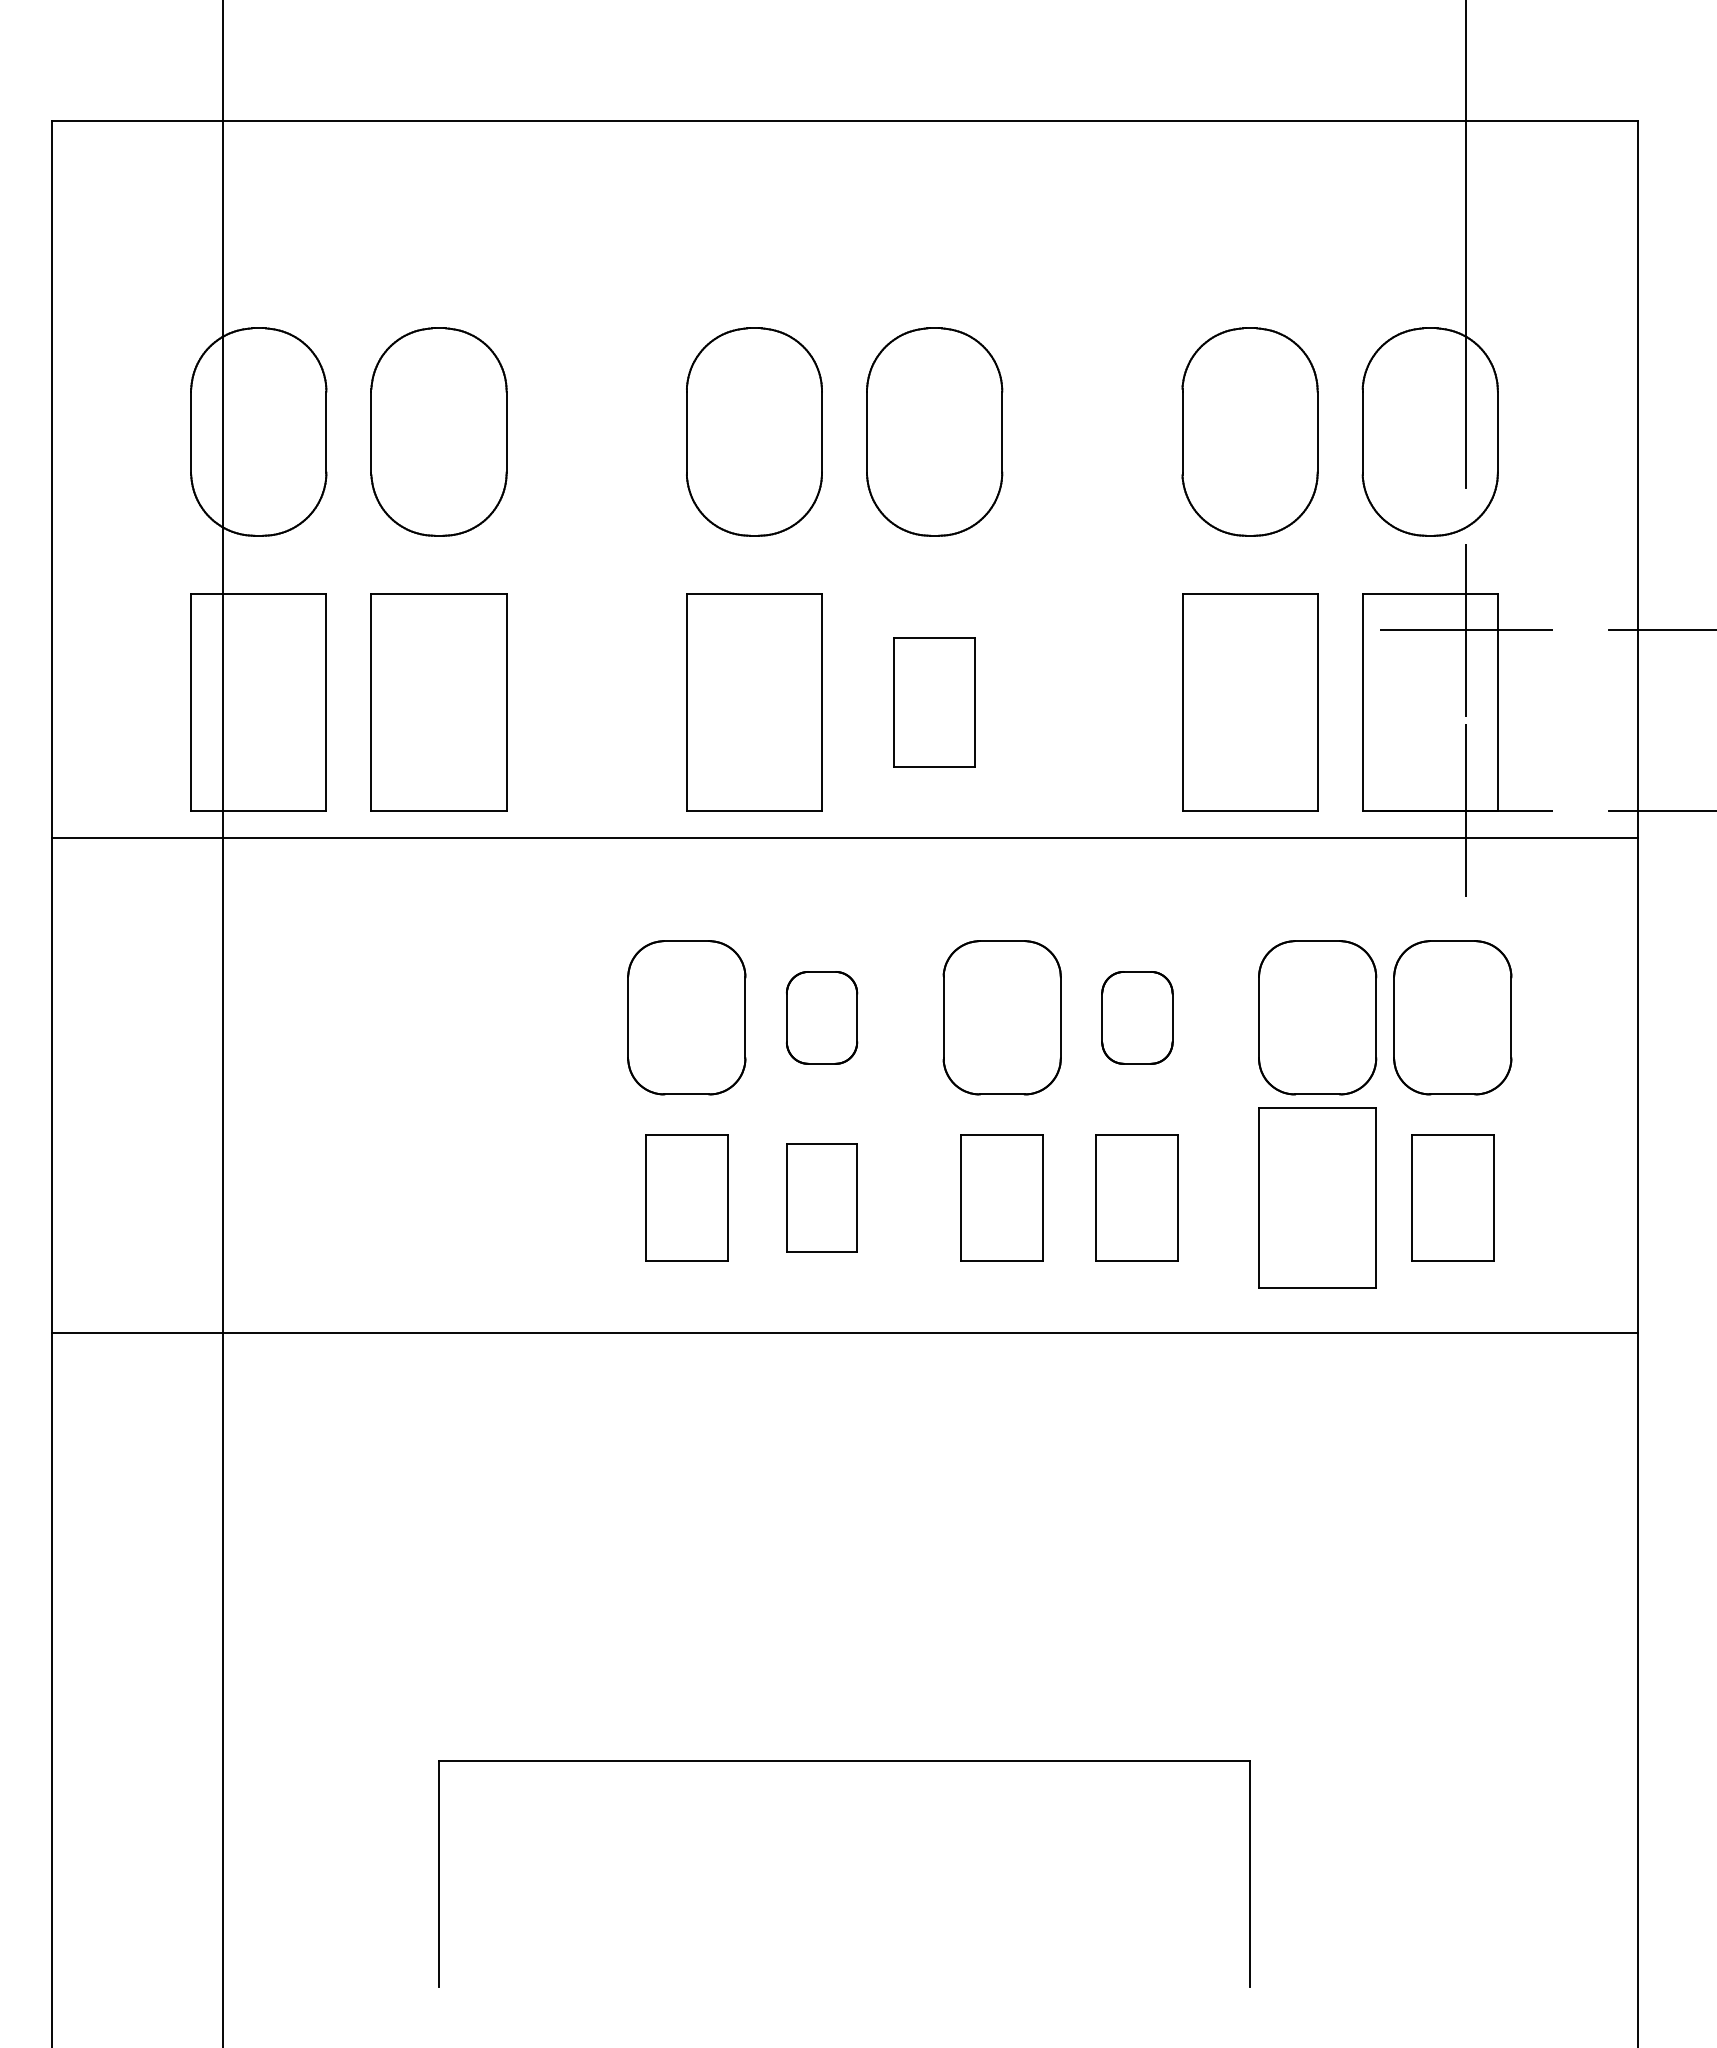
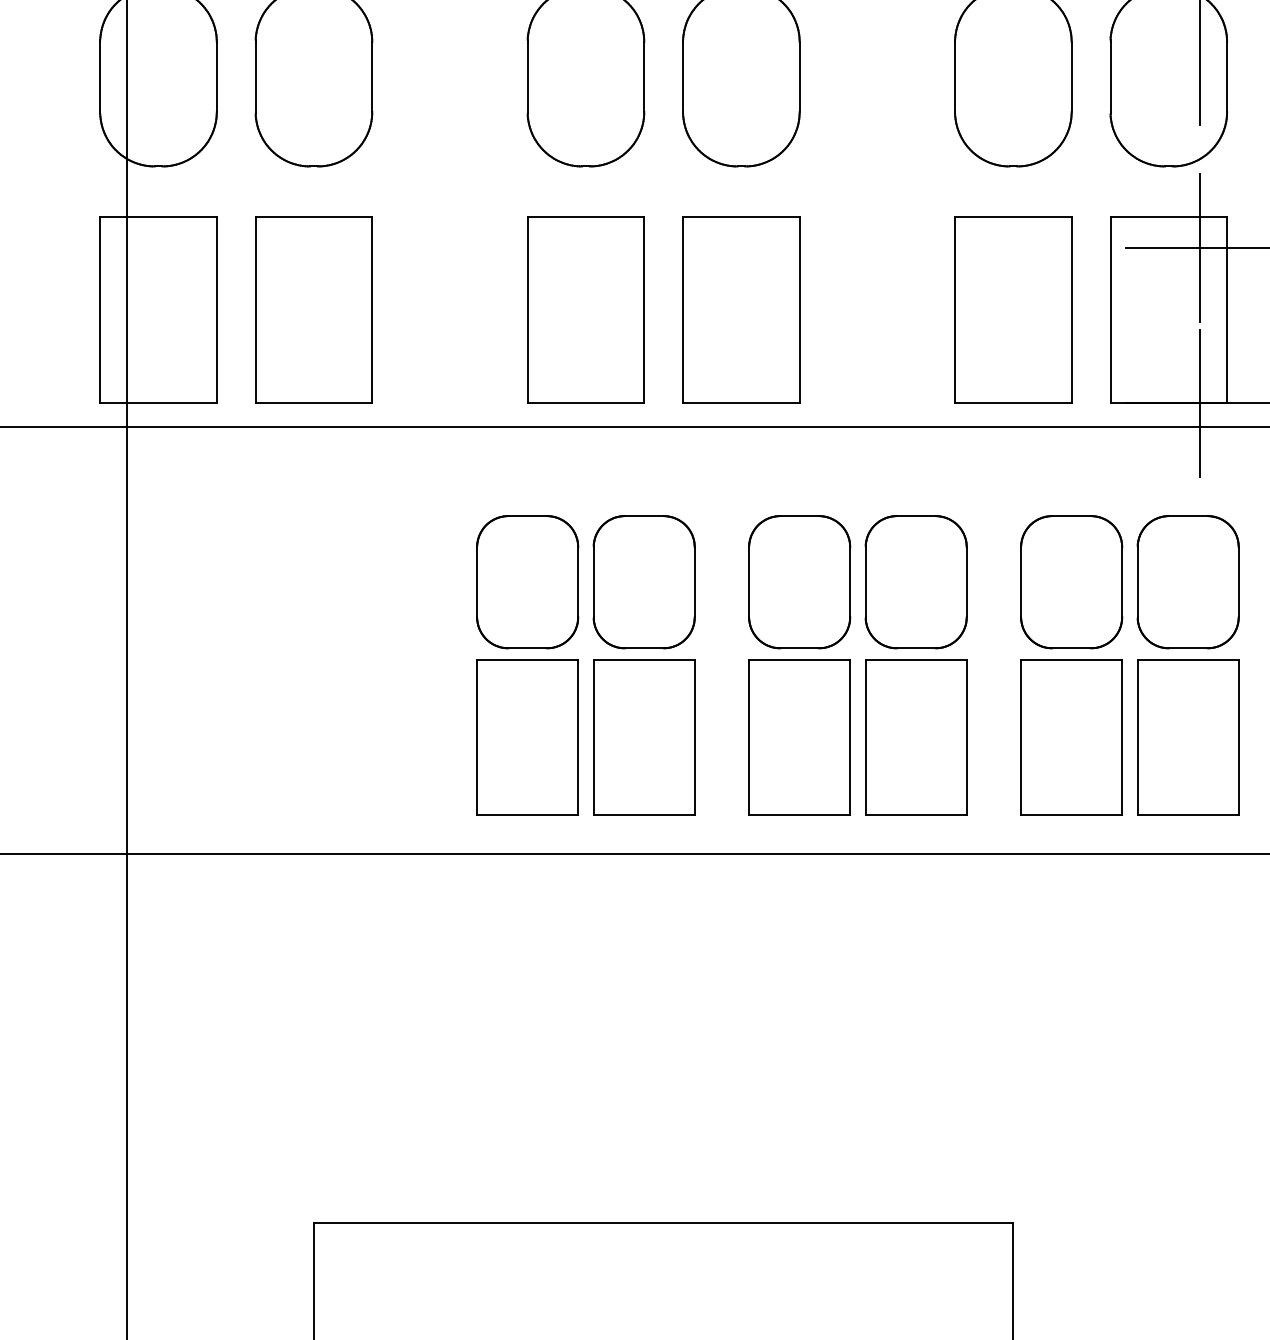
part: (934, 702) -> (741, 310), size x1.67
part: (821, 1017) -> (643, 581), size x1.67
part: (1137, 1017) -> (916, 581), size x1.67
part: (686, 1197) -> (527, 737), size x1.43
part: (821, 1197) -> (643, 737), size x1.67
part: (1002, 1197) -> (799, 737), size x1.43
part: (1137, 1197) -> (916, 737), size x1.43
part: (1452, 1197) -> (1187, 737), size x1.43

